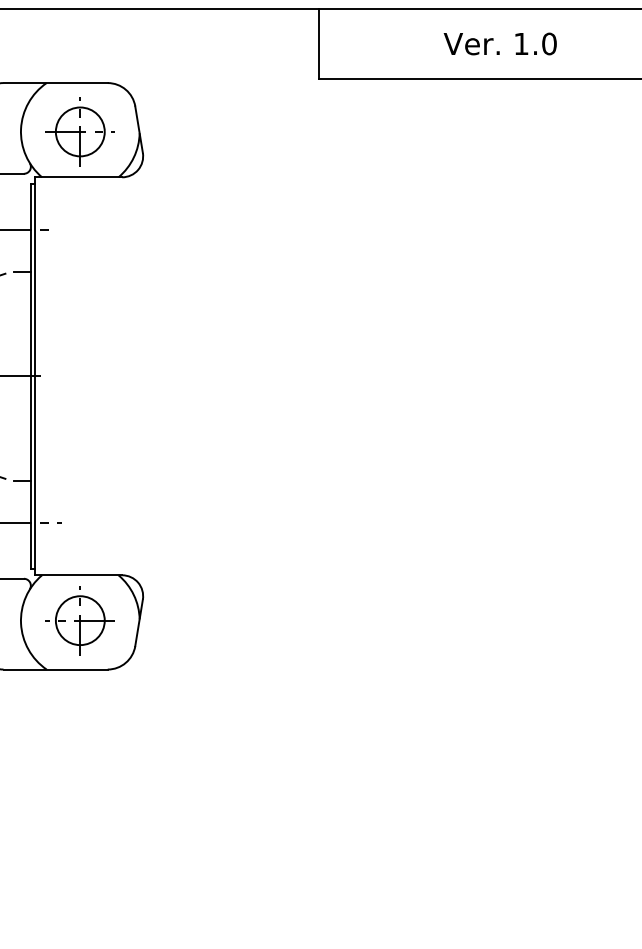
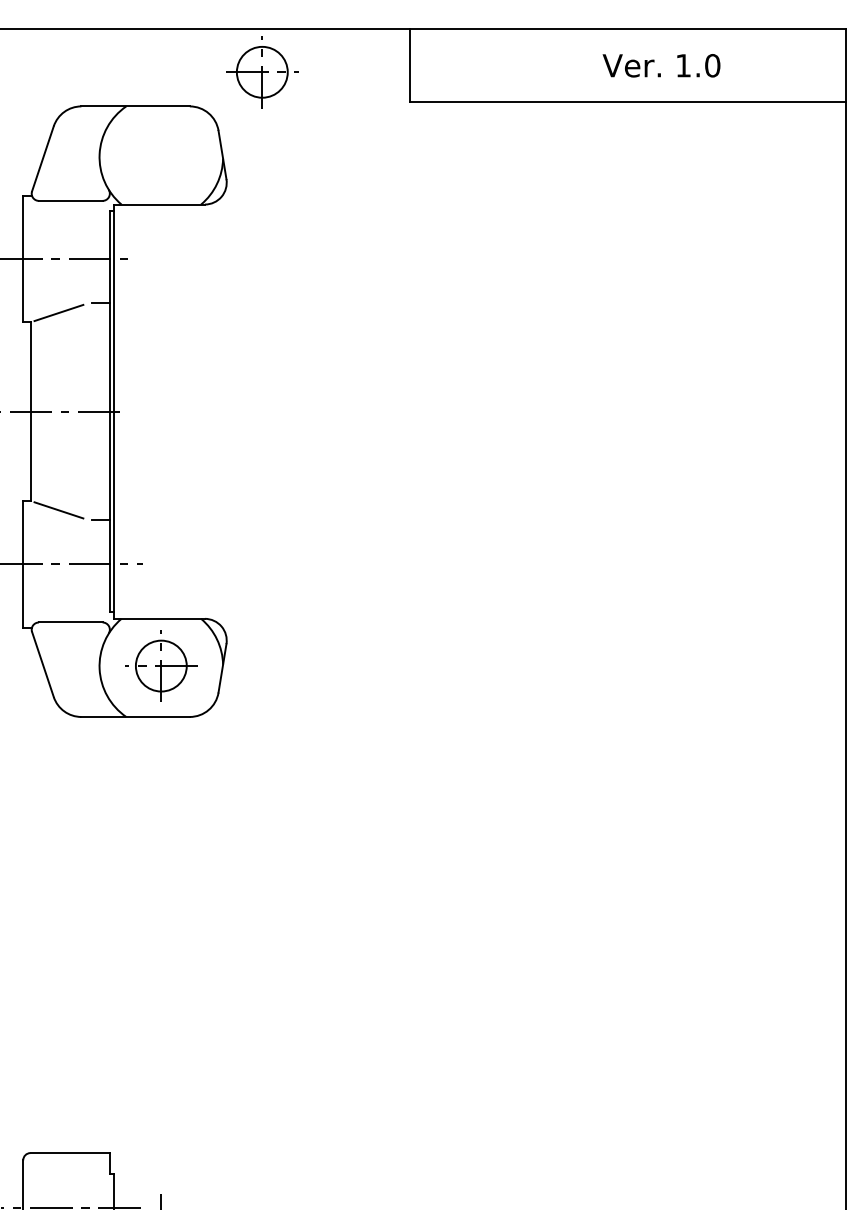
text: (500, 43) -> (661, 65), moved
part: (80, 132) -> (262, 72), moved

